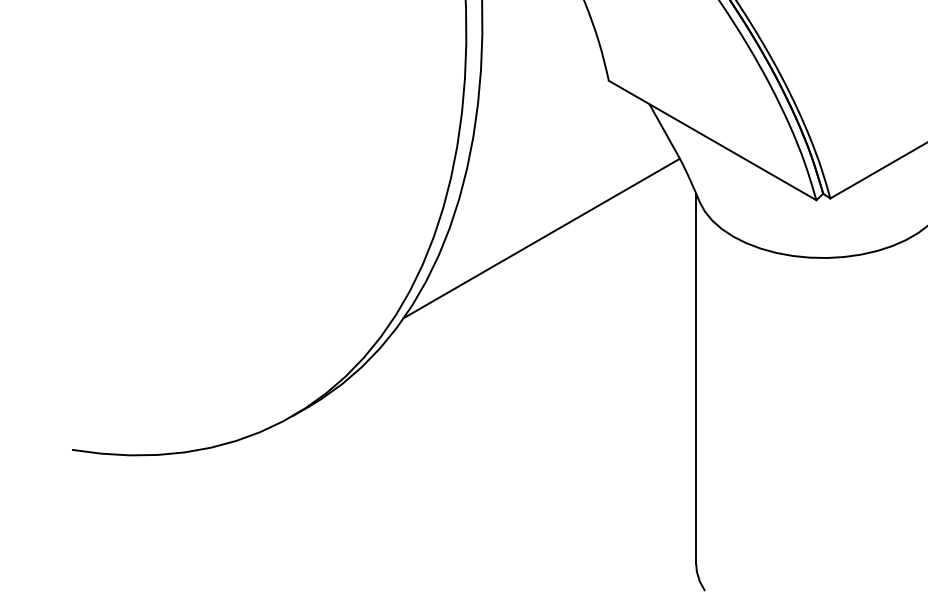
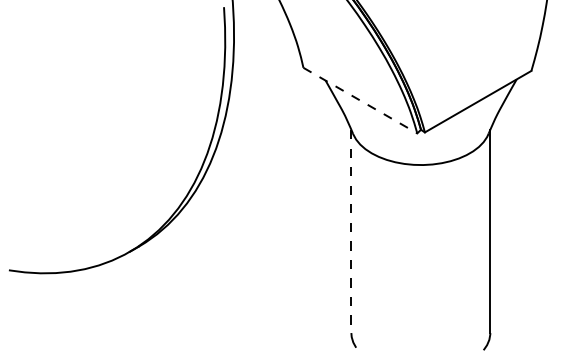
line: (712, 140) -> (360, 100), solid -> dashed
line: (541, 238) -> (266, 154), removed
line: (696, 380) -> (351, 232), solid -> dashed

